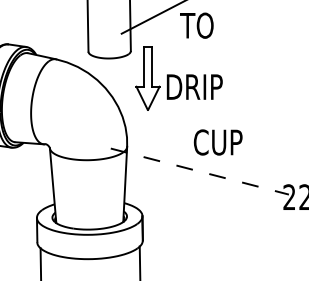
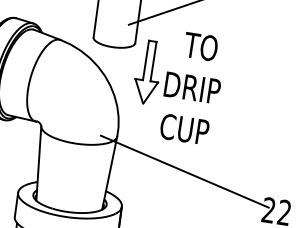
text: (196, 25) -> (200, 46), moved
text: (217, 142) -> (183, 129), moved
line: (200, 171) -> (185, 171), dashed -> solid

